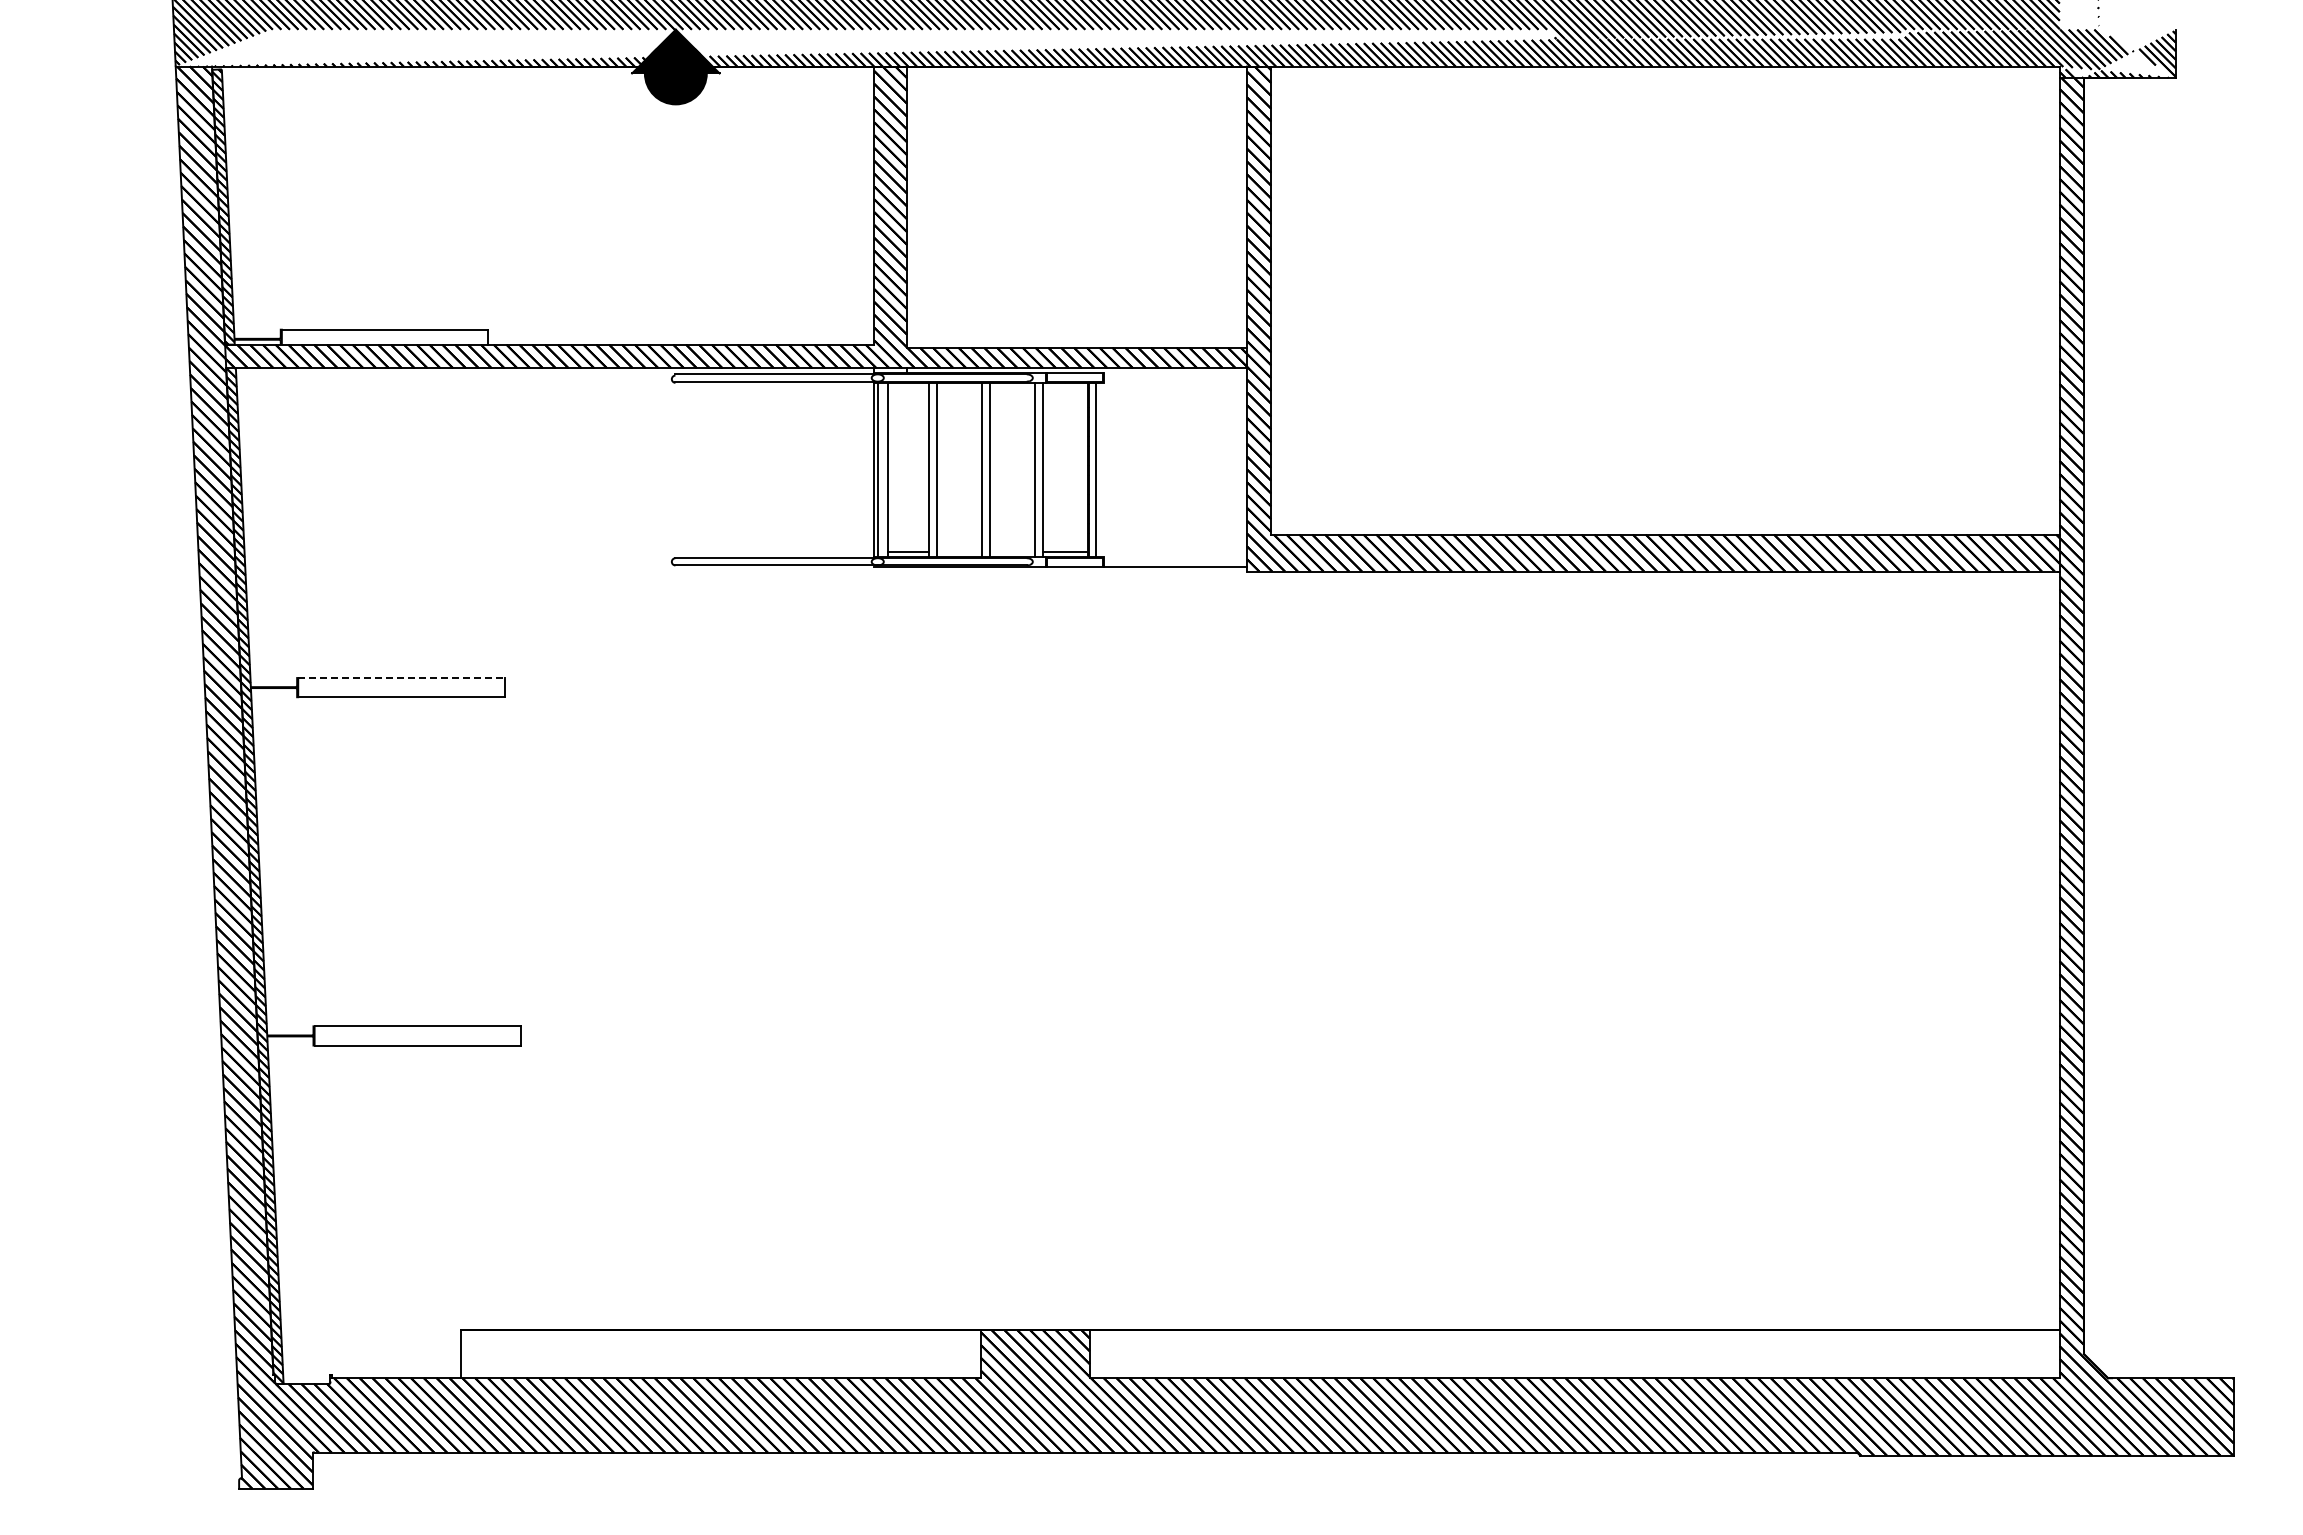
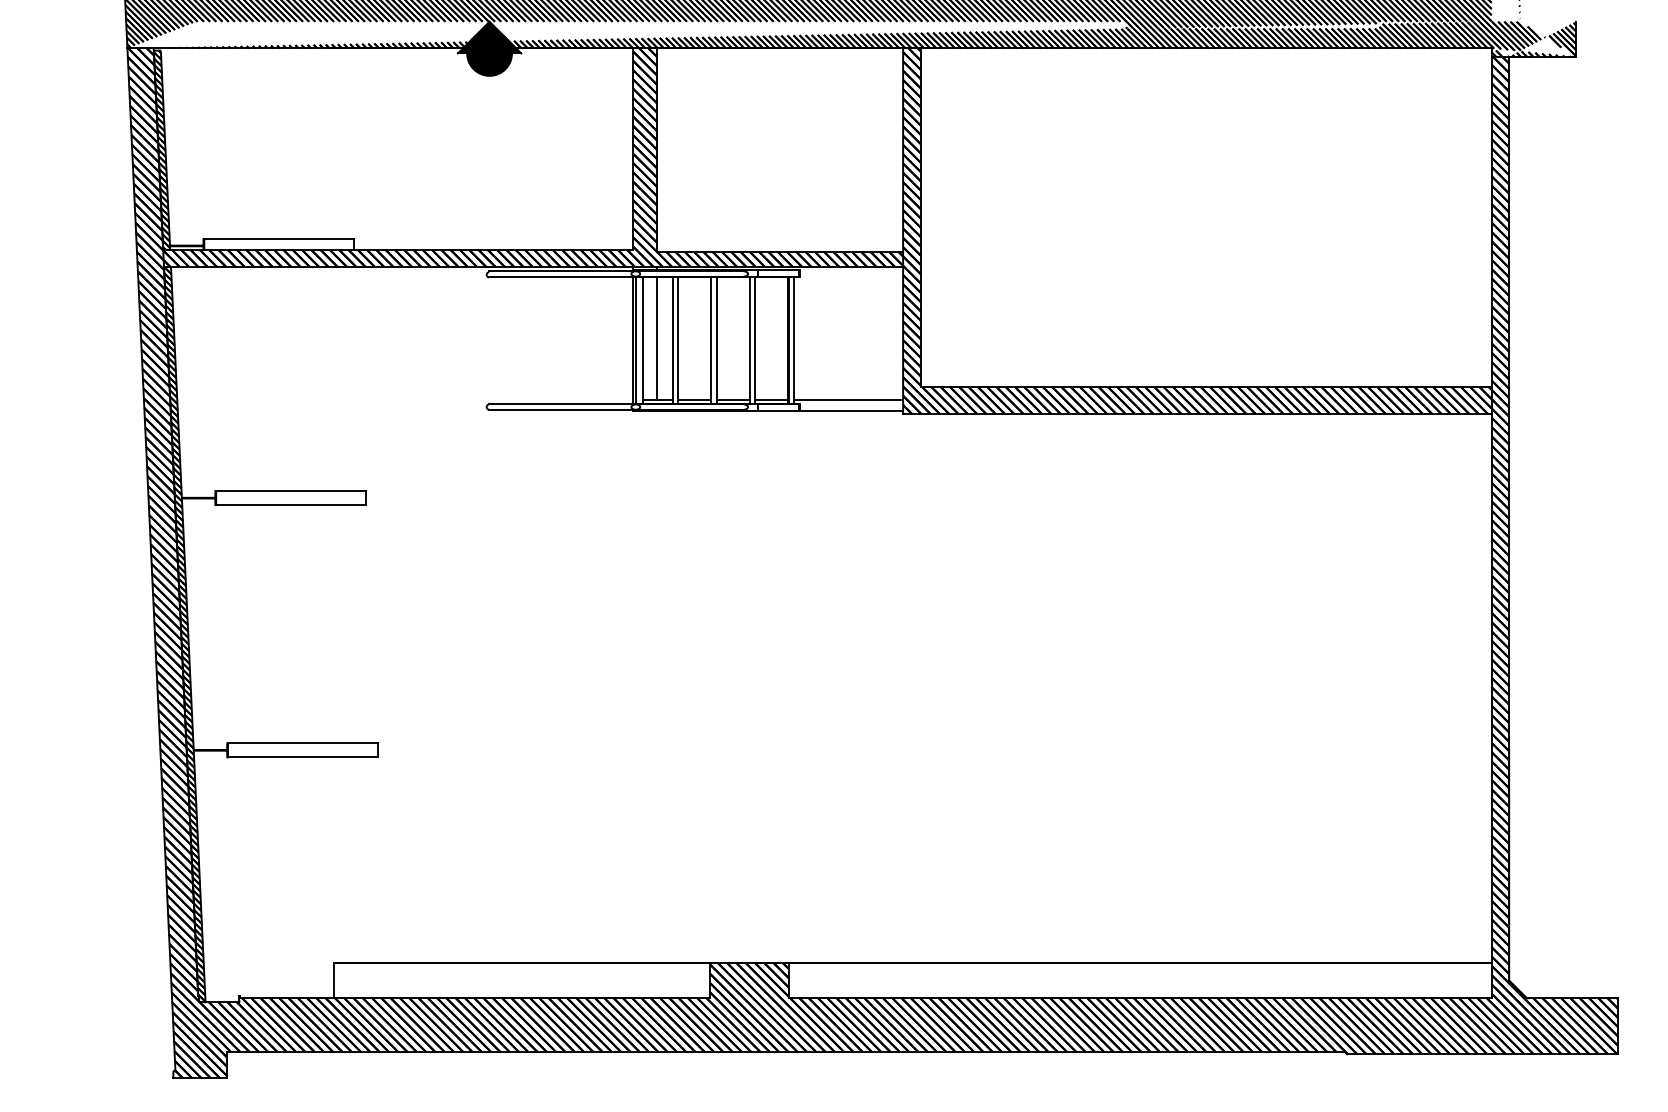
line: (907, 467) -> (657, 338), added
line: (959, 552) -> (694, 400), added
line: (1012, 552) -> (733, 400), added
line: (1171, 552) -> (848, 400), added
line: (401, 678) -> (290, 491), dashed -> solid

